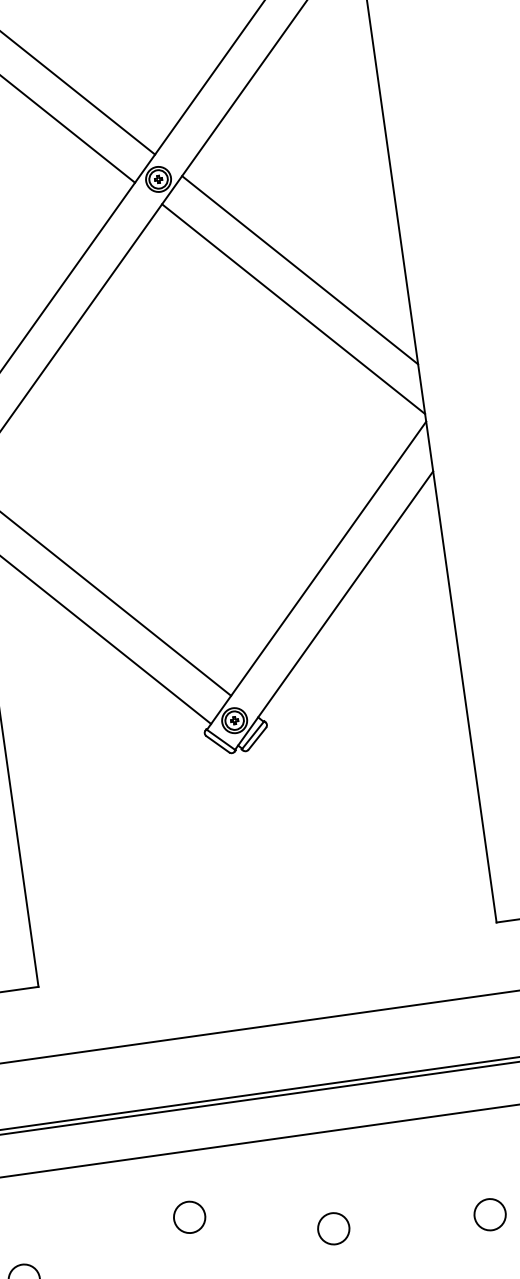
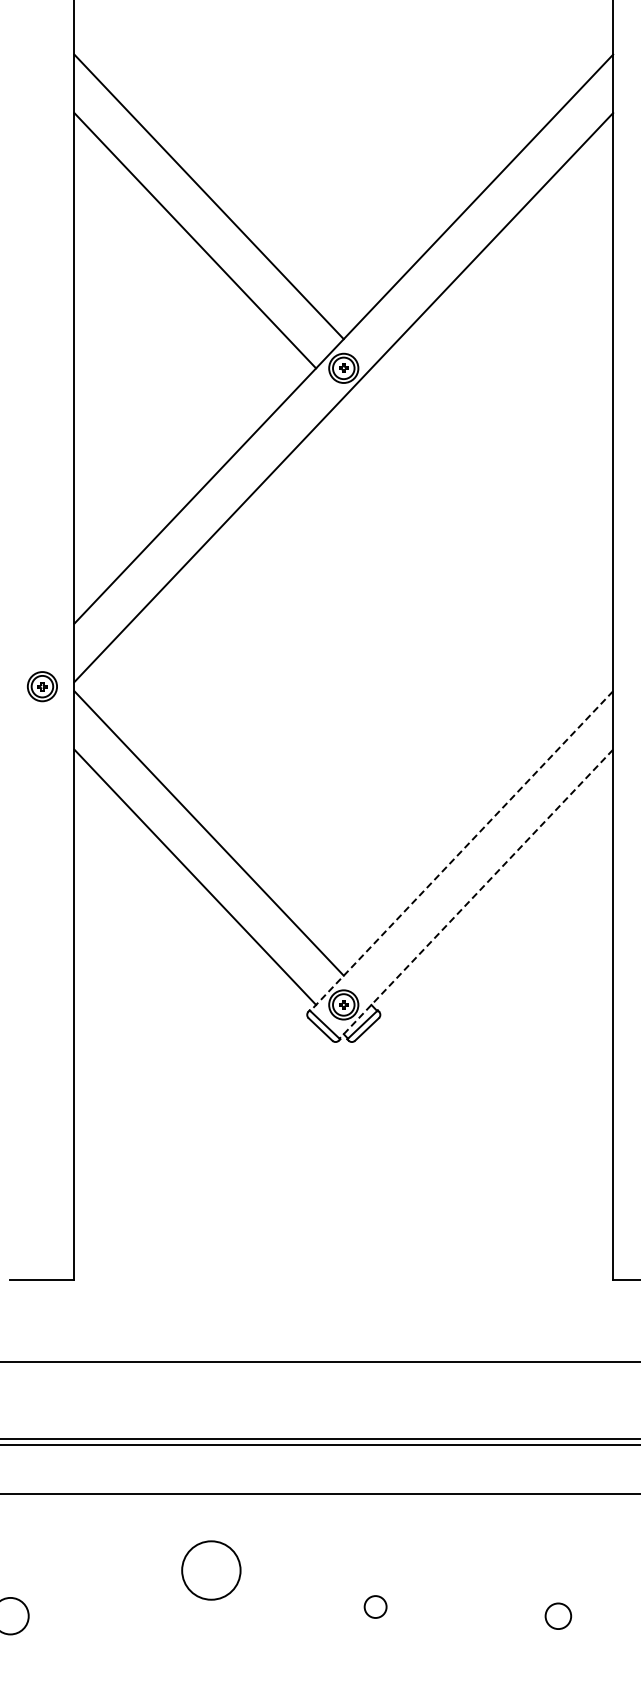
line: (300, 269) -> (492, 495), removed
line: (293, 308) -> (478, 539), removed
line: (316, 576) -> (461, 851), solid -> dashed
line: (334, 610) -> (476, 894), solid -> dashed
circle: (490, 1214) -> (558, 1616), size x0.7
circle: (189, 1217) -> (211, 1570), size x1.6
circle: (333, 1228) -> (375, 1606), size x0.6

